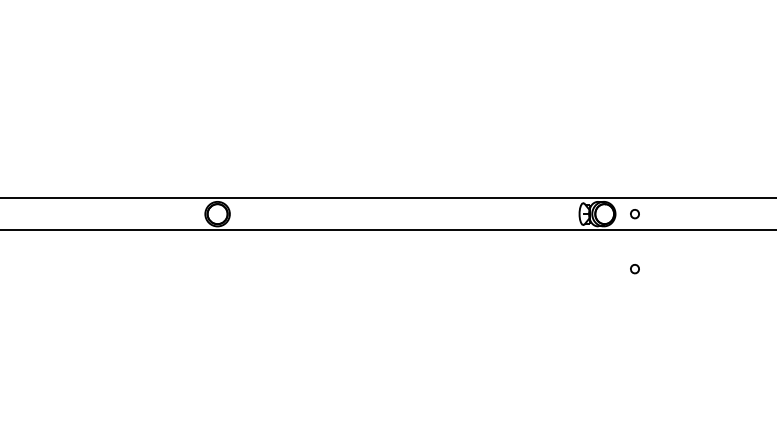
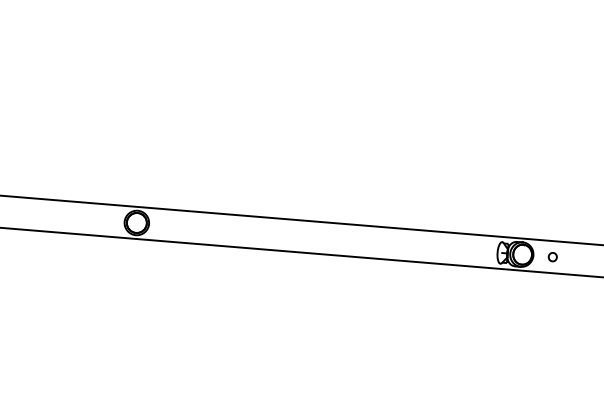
part: (634, 269) -> (547, 312), removed

